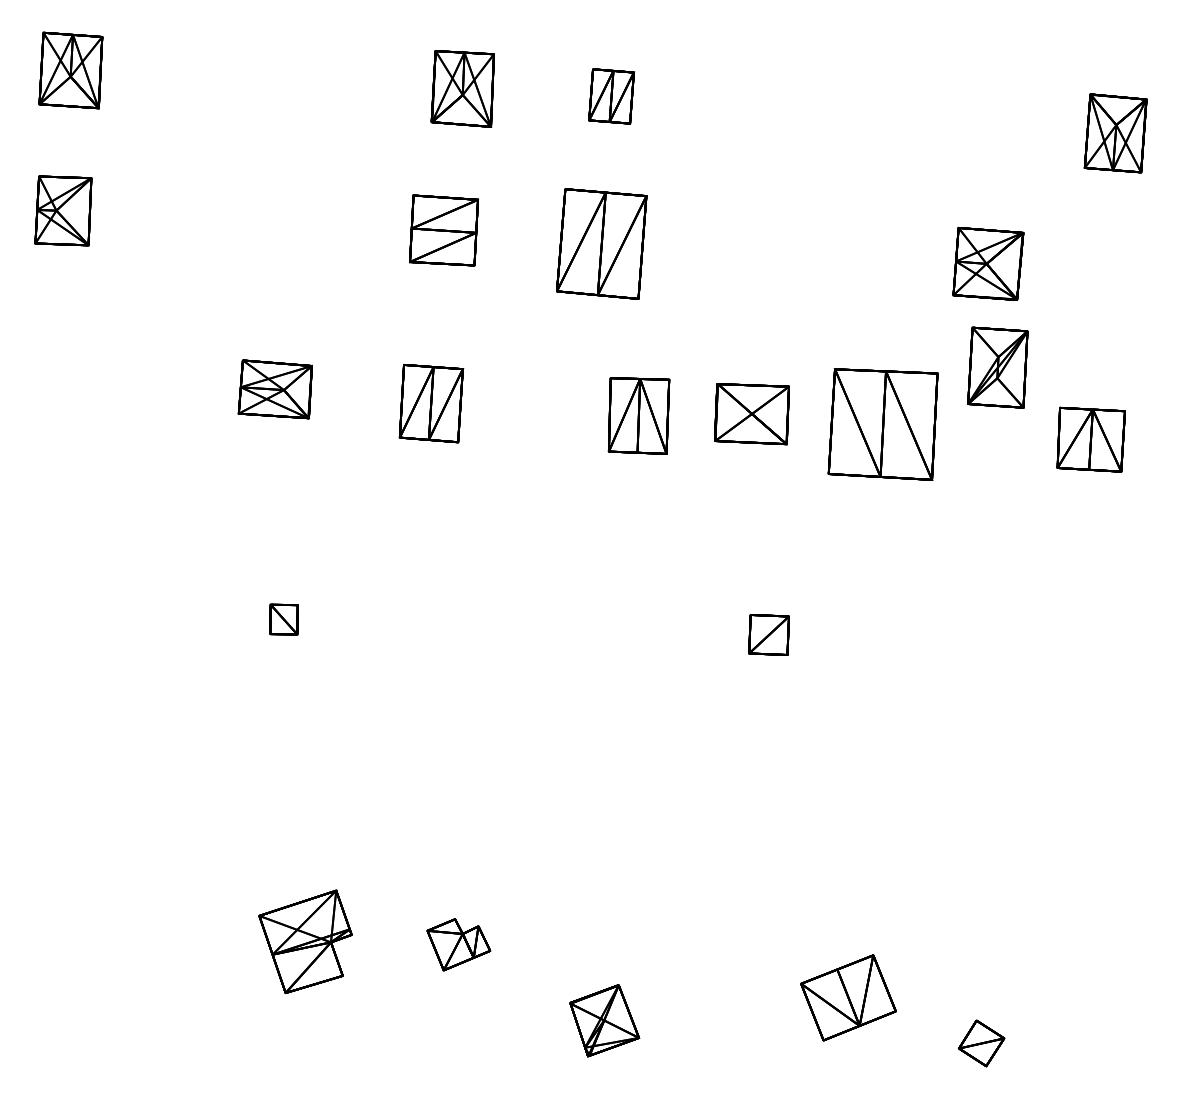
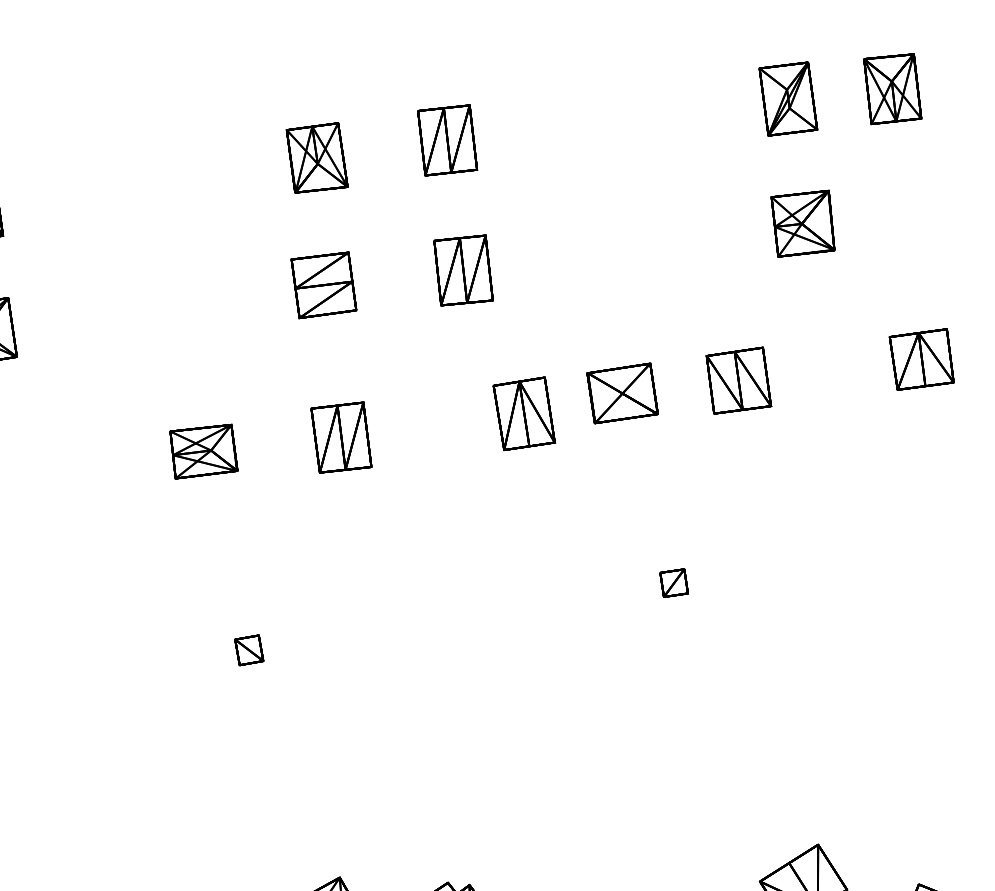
part: (611, 96) -> (447, 140), size x1.43
part: (601, 244) -> (463, 271), size x0.71
part: (997, 367) -> (787, 99), moved
part: (883, 424) -> (738, 380), size x0.62
part: (768, 634) -> (673, 582), size x0.71

